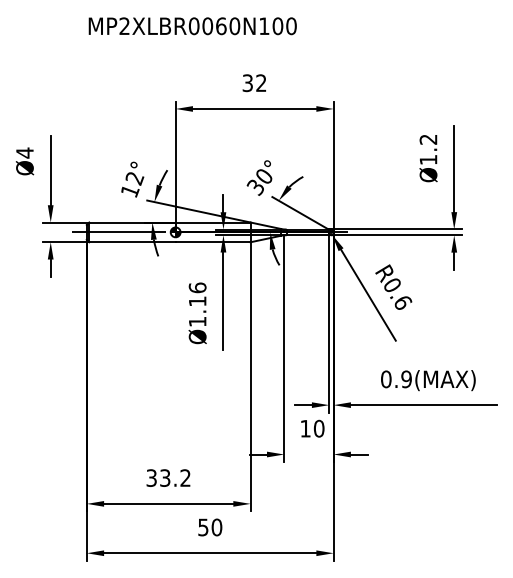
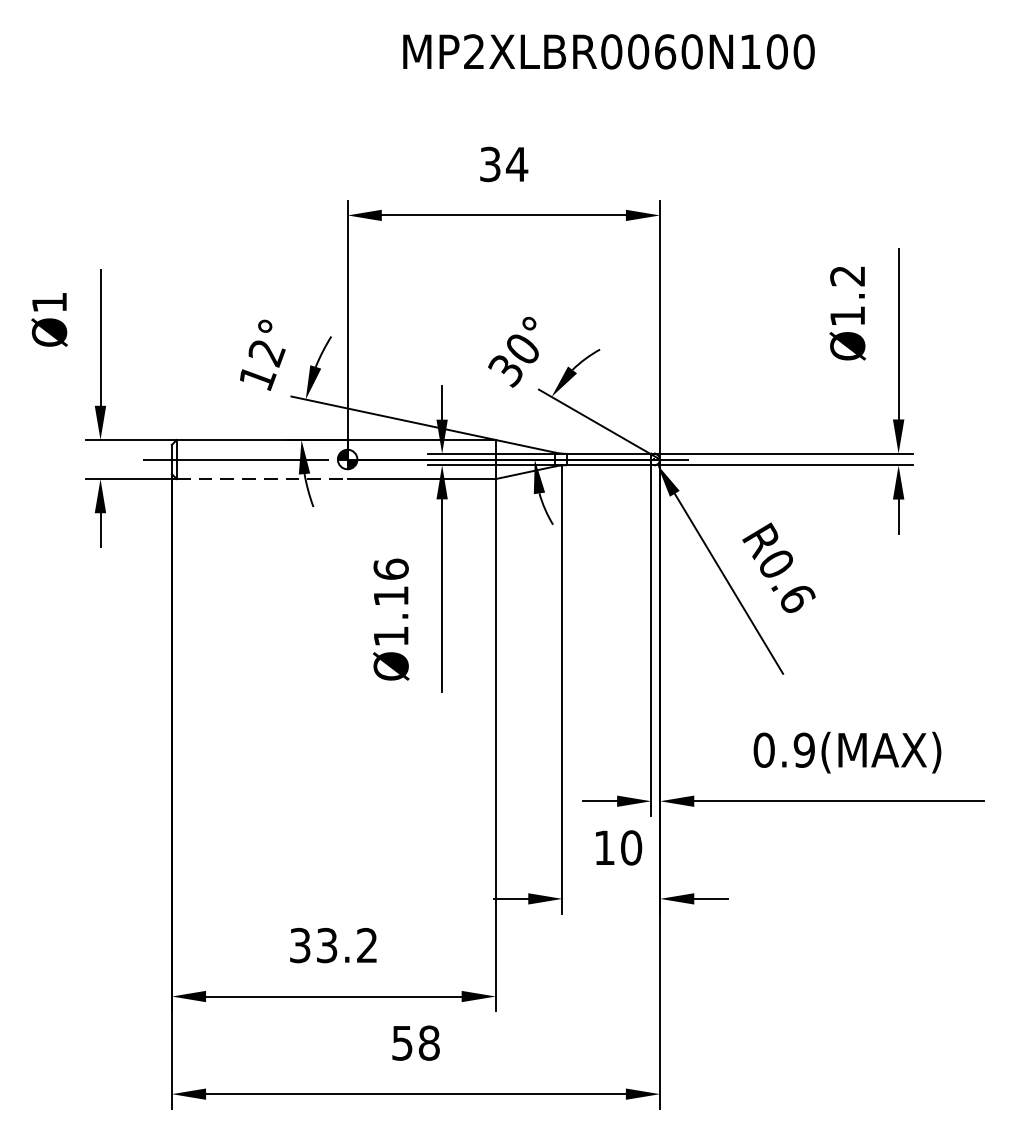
text: (192, 26) -> (608, 52), moved
text: (260, 82) -> (515, 163), 32 -> 34
text: (24, 152) -> (48, 301), Ø4 -> Ø1
line: (132, 242) -> (262, 479), solid -> dashed
text: (216, 527) -> (428, 1043), 50 -> 58

